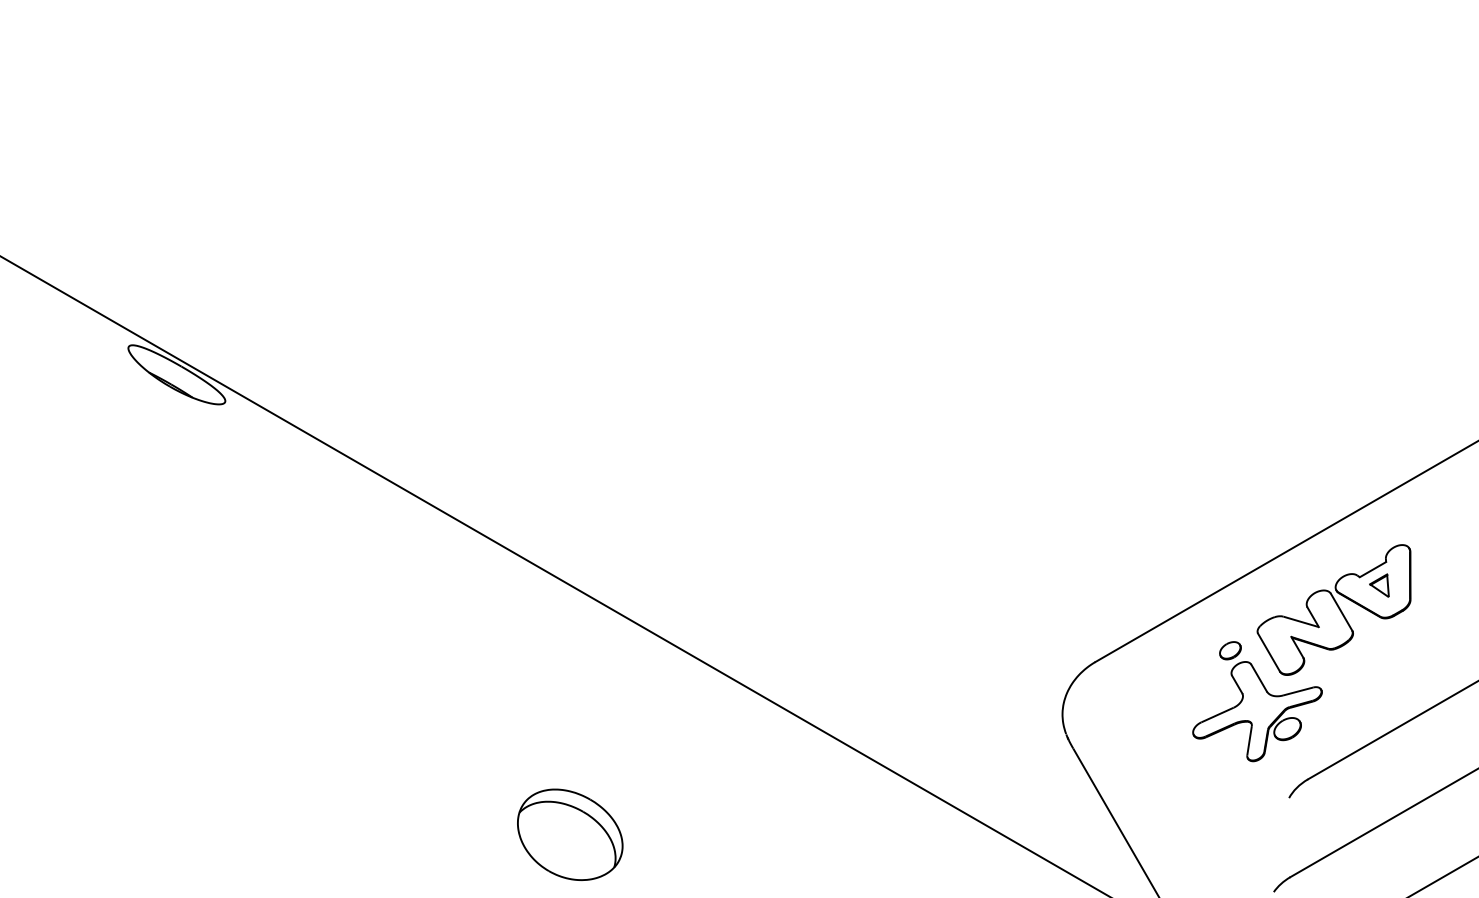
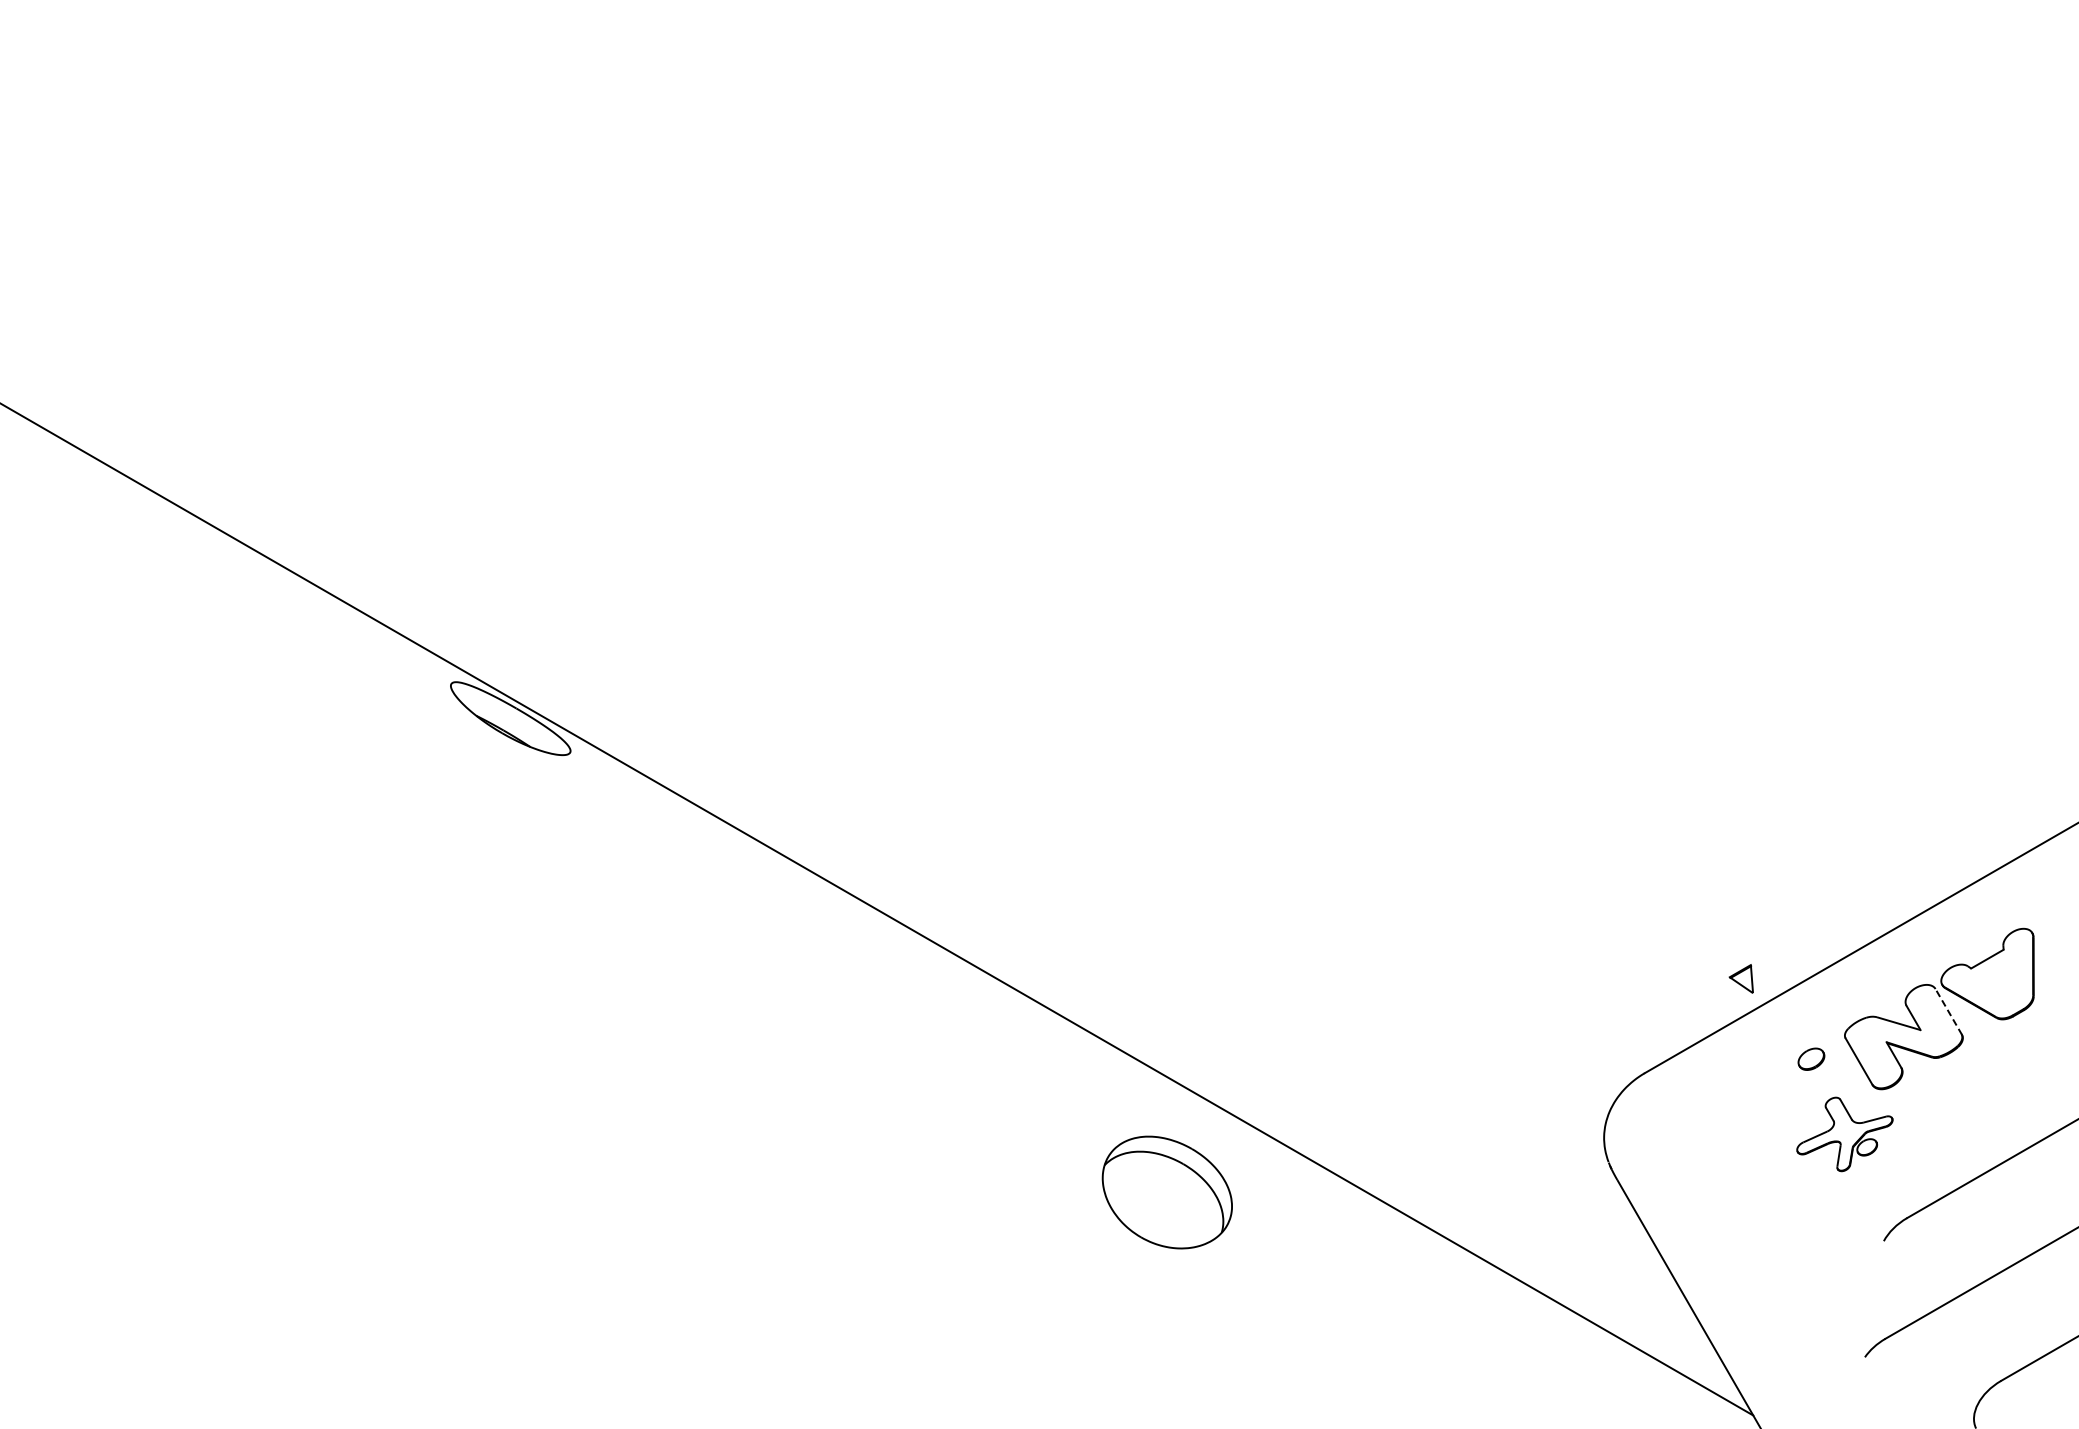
part: (1378, 585) -> (1740, 978), moved
line: (1341, 612) -> (1948, 1012), solid -> dashed
part: (1257, 711) -> (1844, 1134), size x0.6
part: (569, 834) -> (1166, 1192), moved

